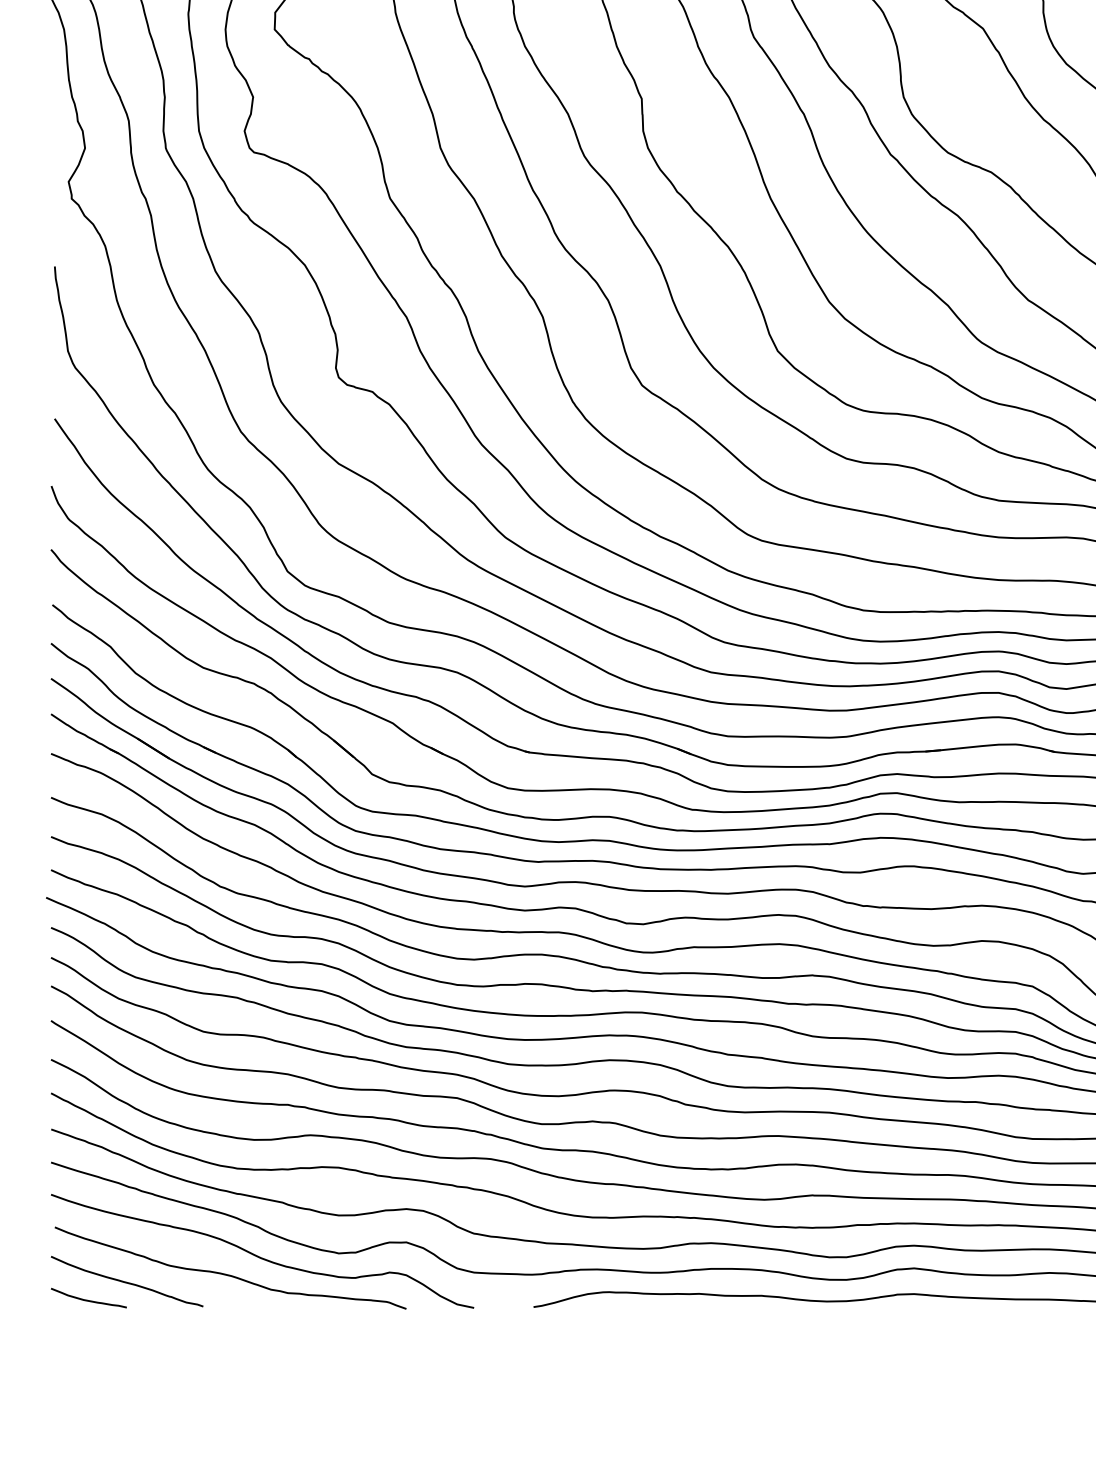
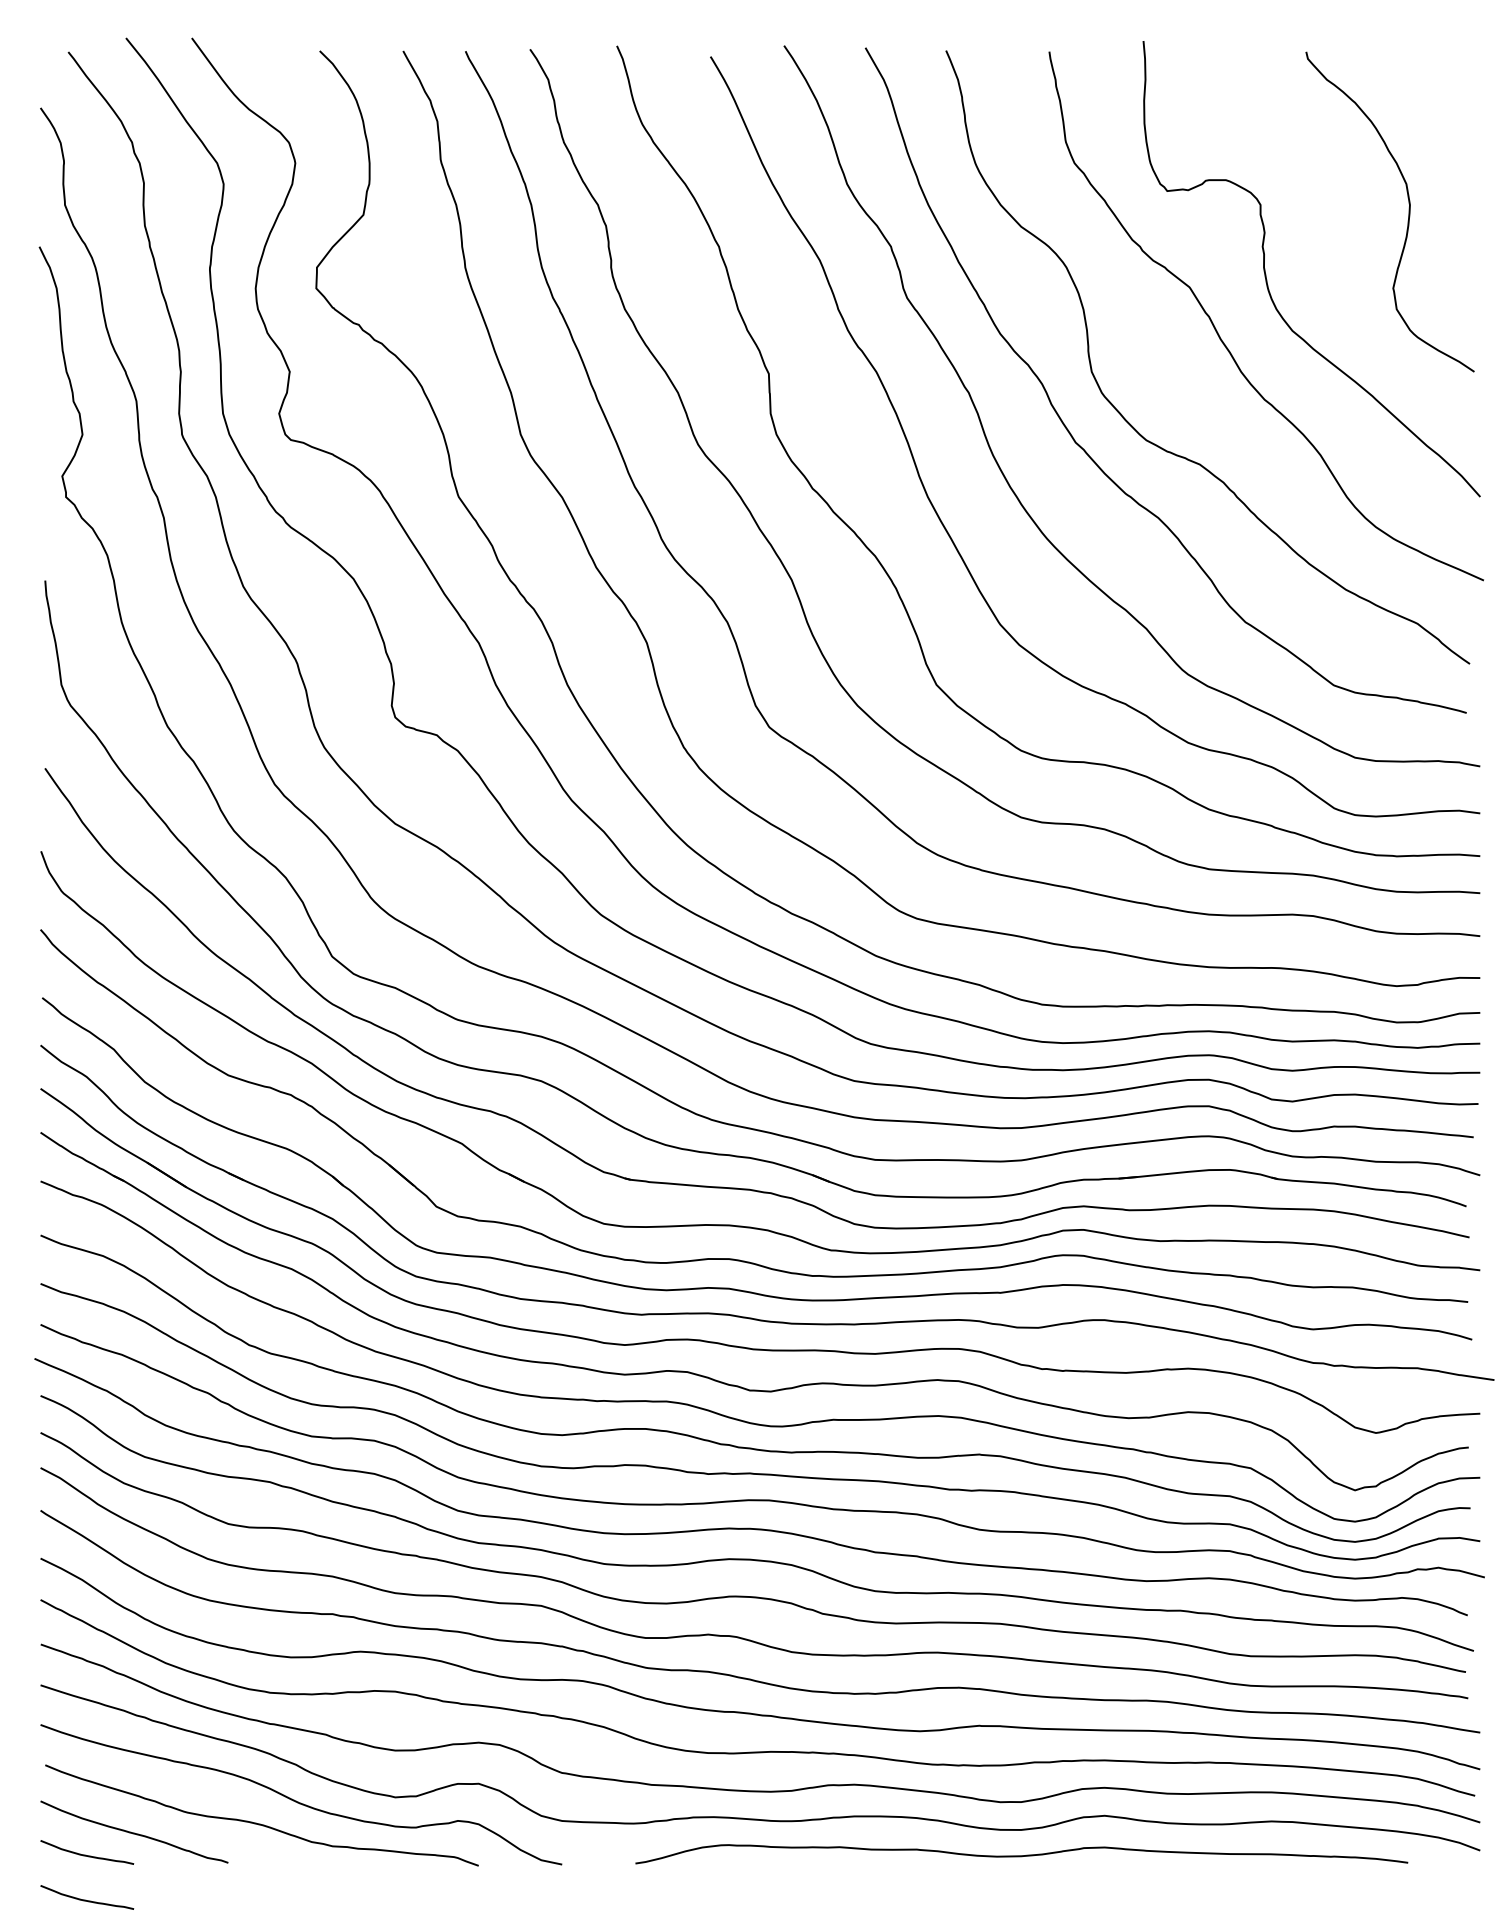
curve: (87, 1336) -> (85, 1899), added

